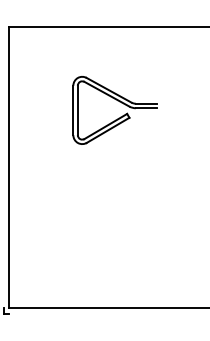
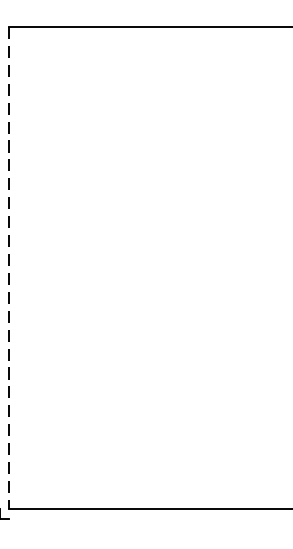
part: (120, 116) -> (200, 180), removed
line: (9, 168) -> (9, 269), solid -> dashed

